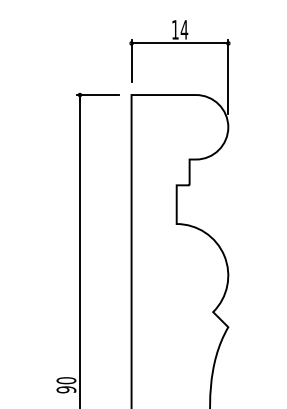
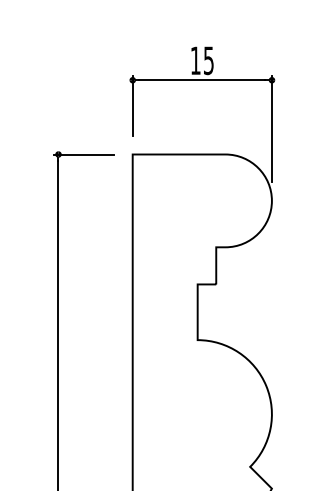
text: (184, 29) -> (208, 60), 14 -> 15

